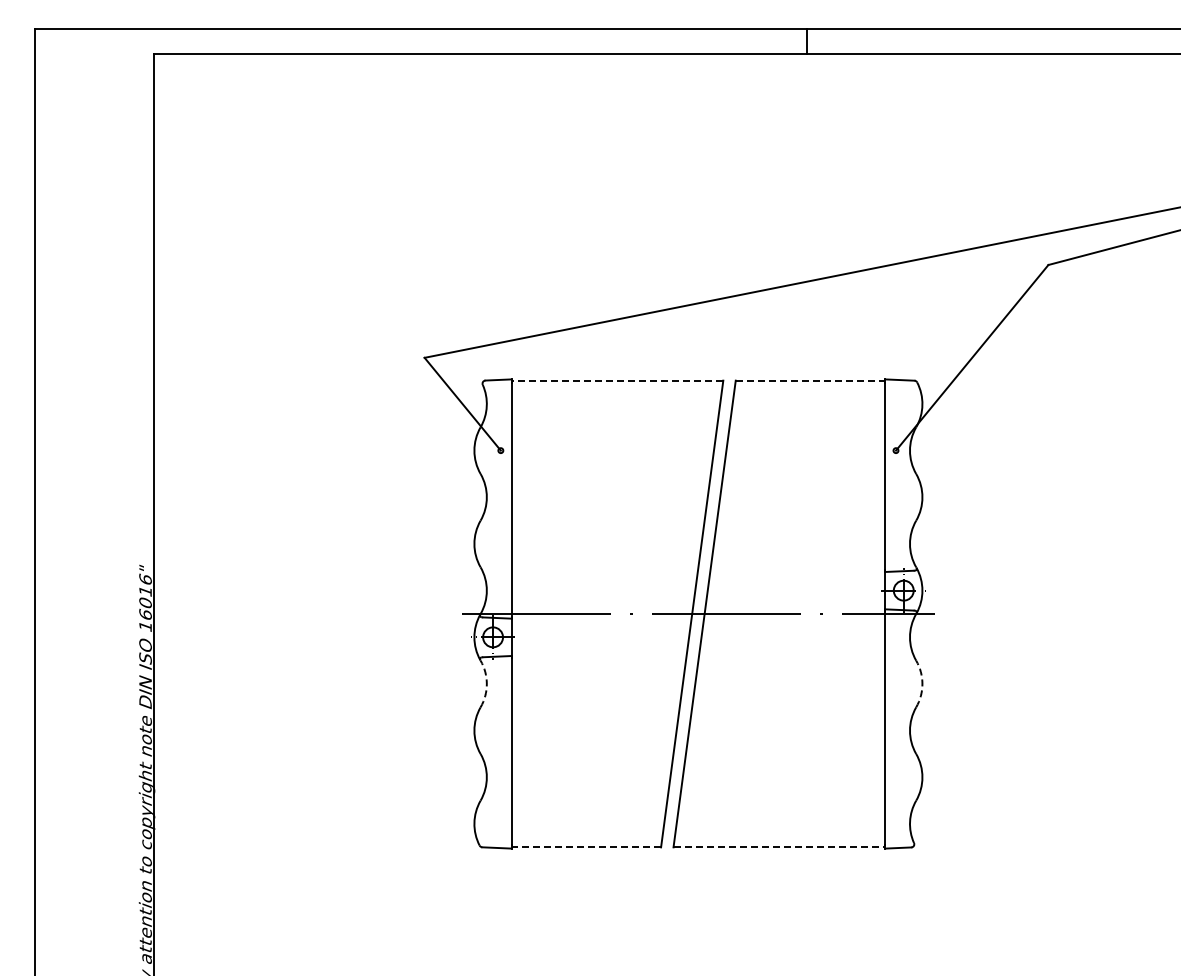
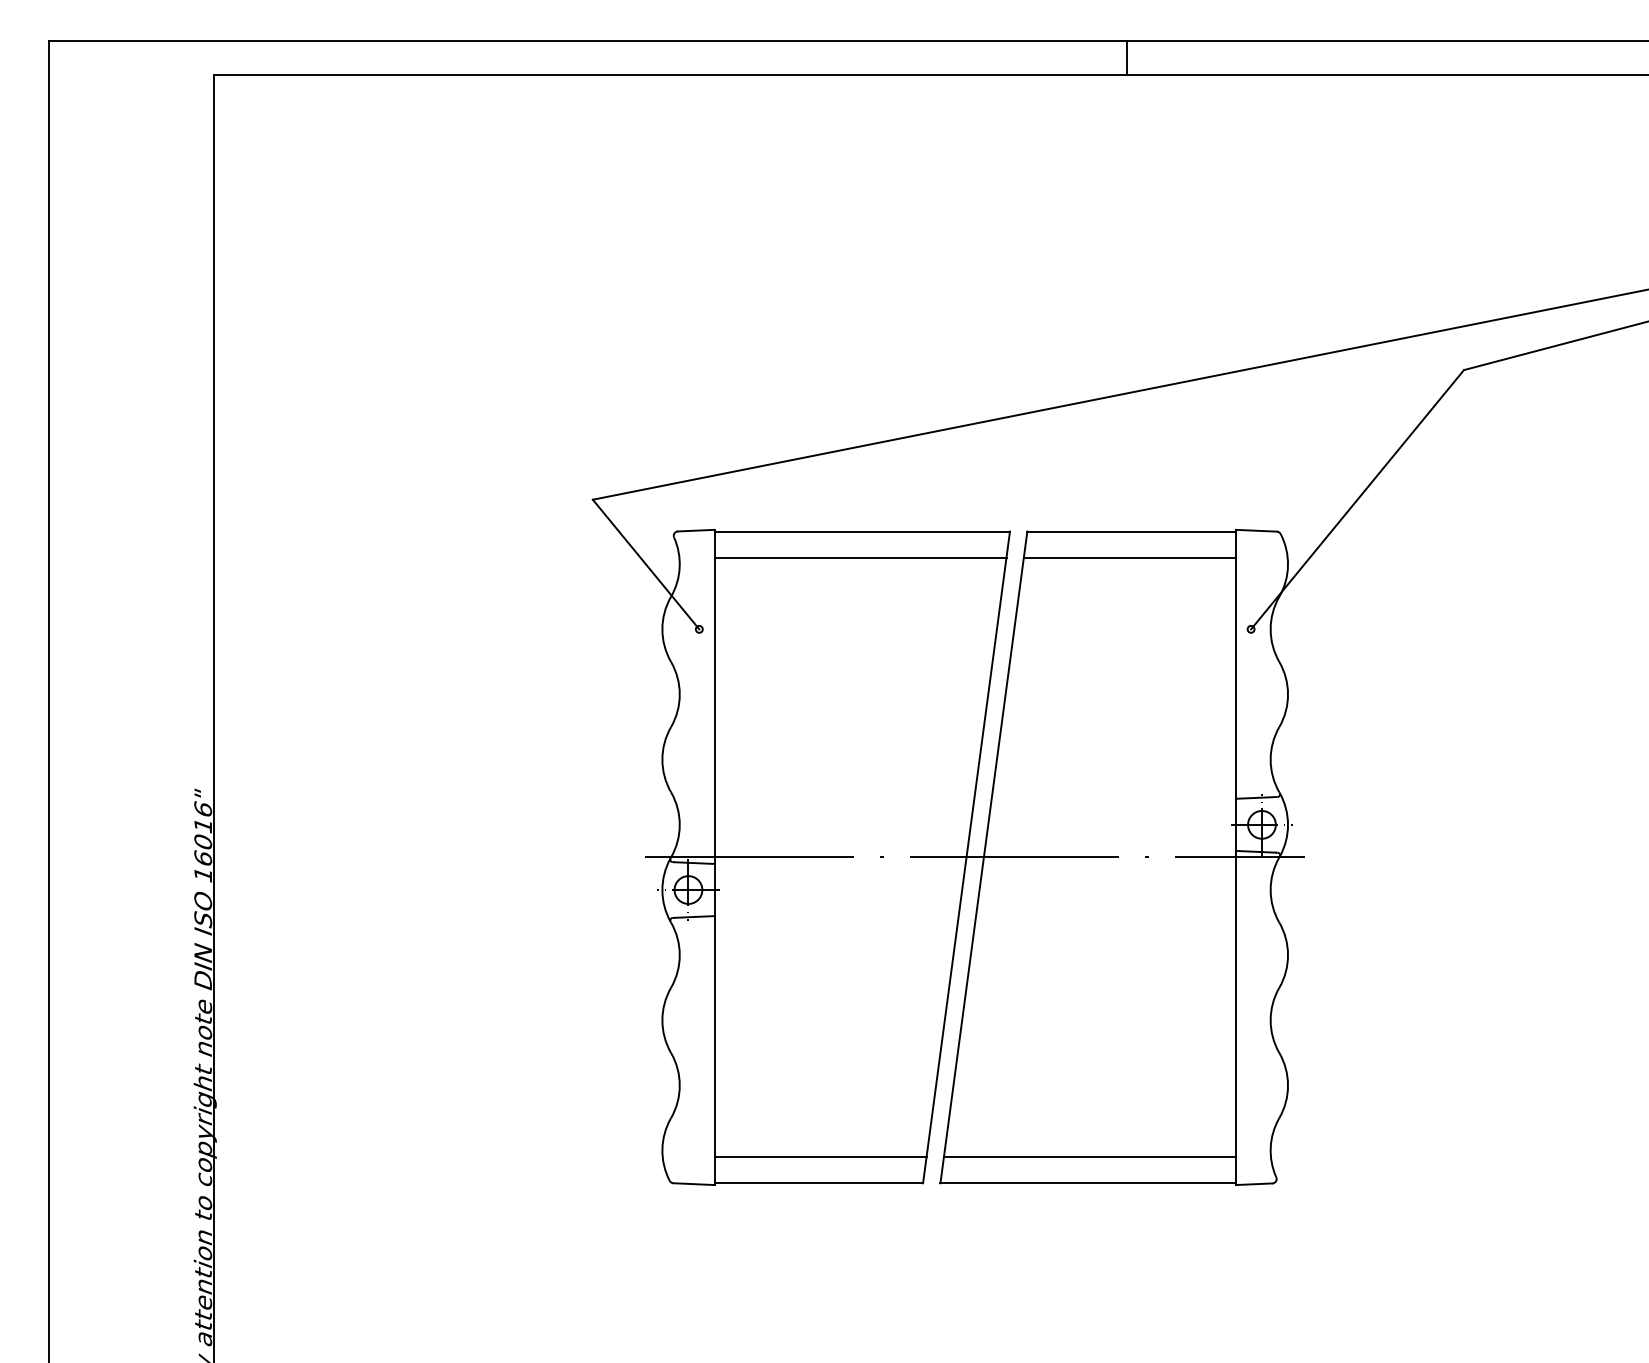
line: (617, 380) -> (862, 531), dashed -> solid
line: (810, 380) -> (1131, 531), dashed -> solid
line: (615, 399) -> (859, 557), added
line: (809, 399) -> (1130, 557), added
arc: (486, 684) -> (679, 955), dashed -> solid
arc: (922, 684) -> (1288, 955), dashed -> solid
line: (587, 828) -> (820, 1156), added
line: (780, 828) -> (1089, 1156), added
line: (586, 847) -> (818, 1183), dashed -> solid
line: (779, 847) -> (1088, 1183), dashed -> solid

